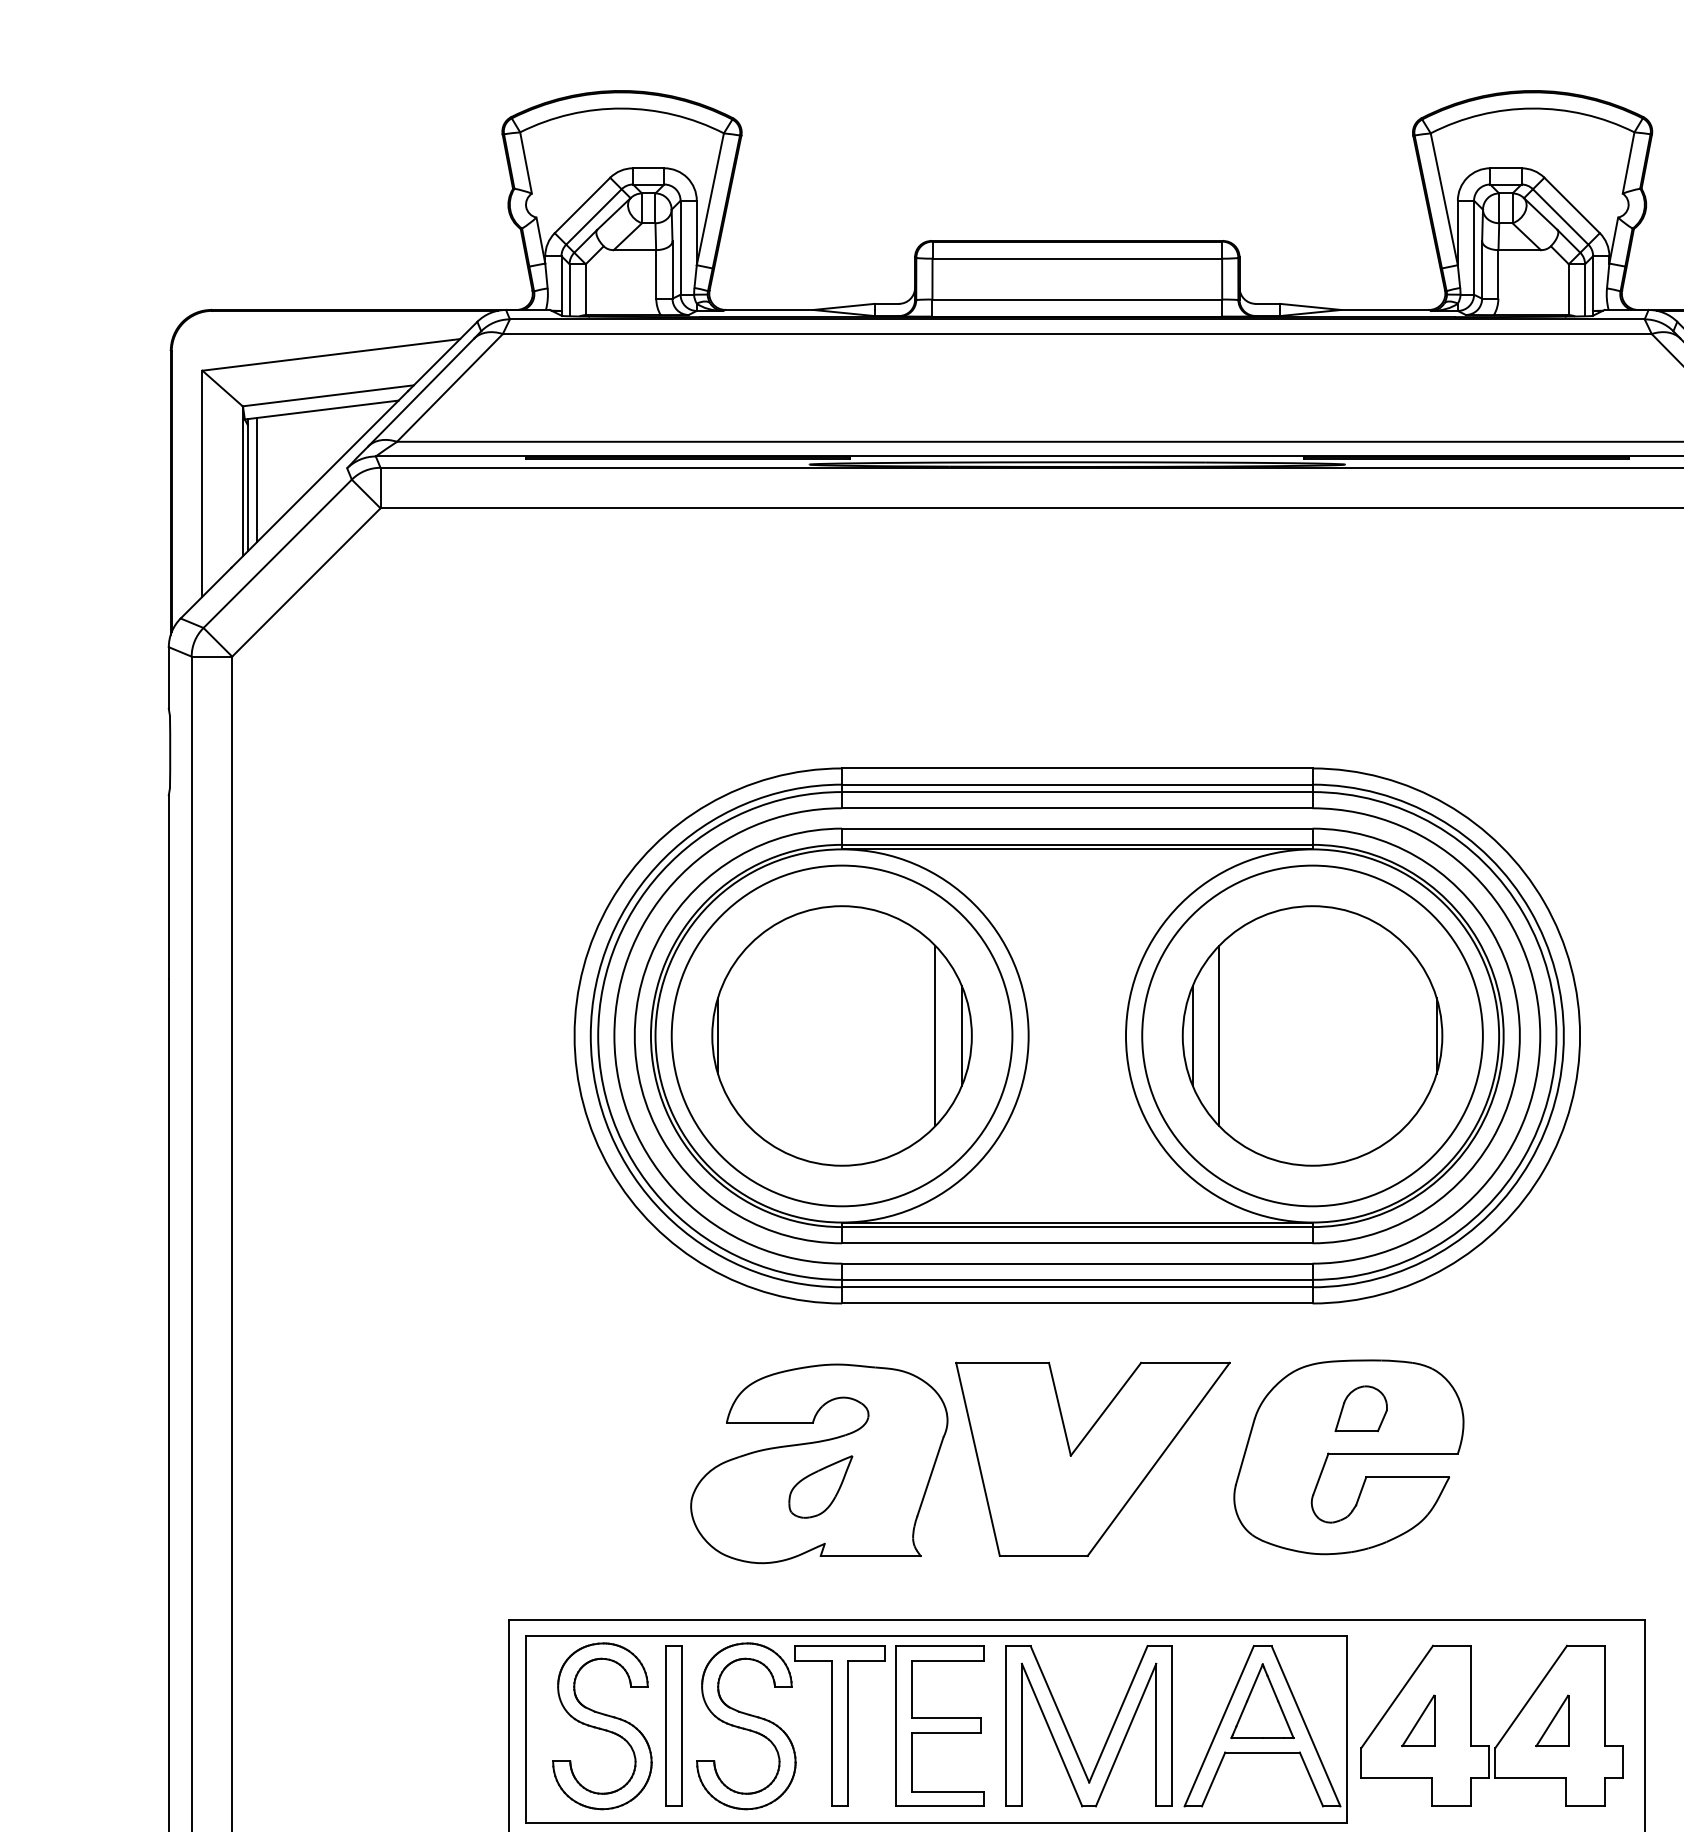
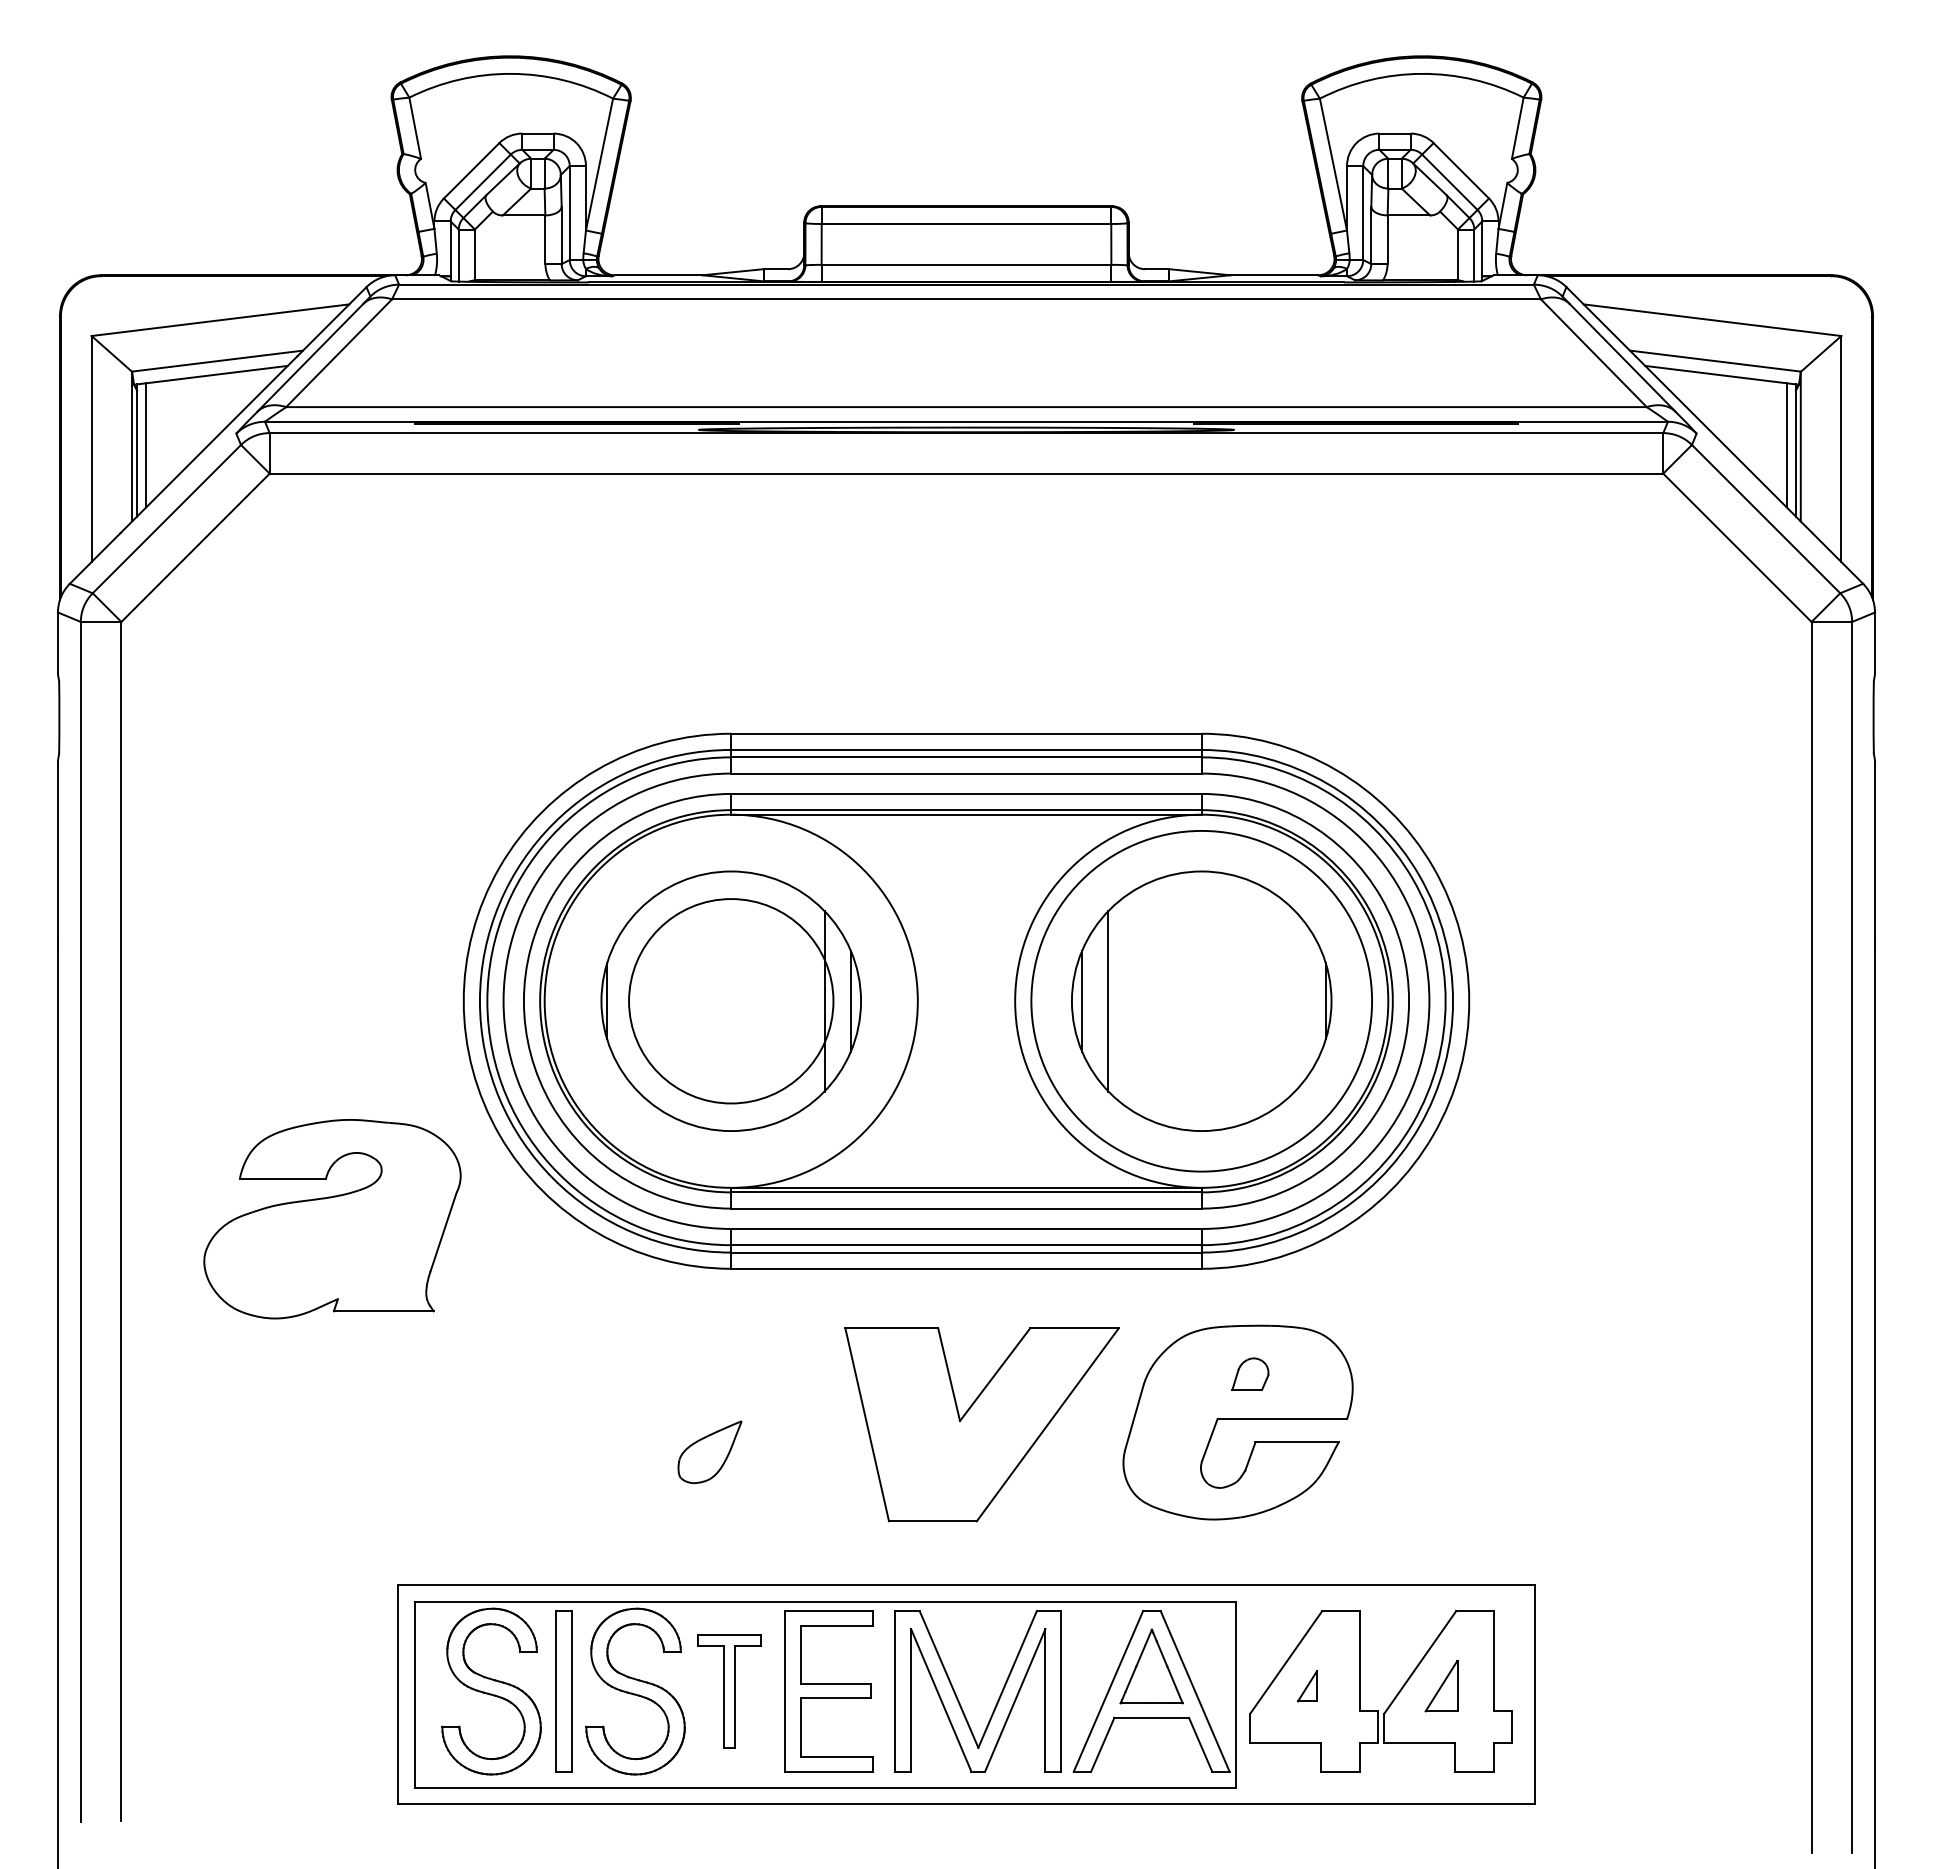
circle: (841, 1035) -> (730, 1000), size x0.6
part: (1361, 1408) -> (1250, 1373), size x0.7
part: (819, 1464) -> (332, 1219), moved
part: (1418, 1721) -> (1307, 1686), size x0.6
part: (840, 1726) -> (729, 1691), size x0.7

